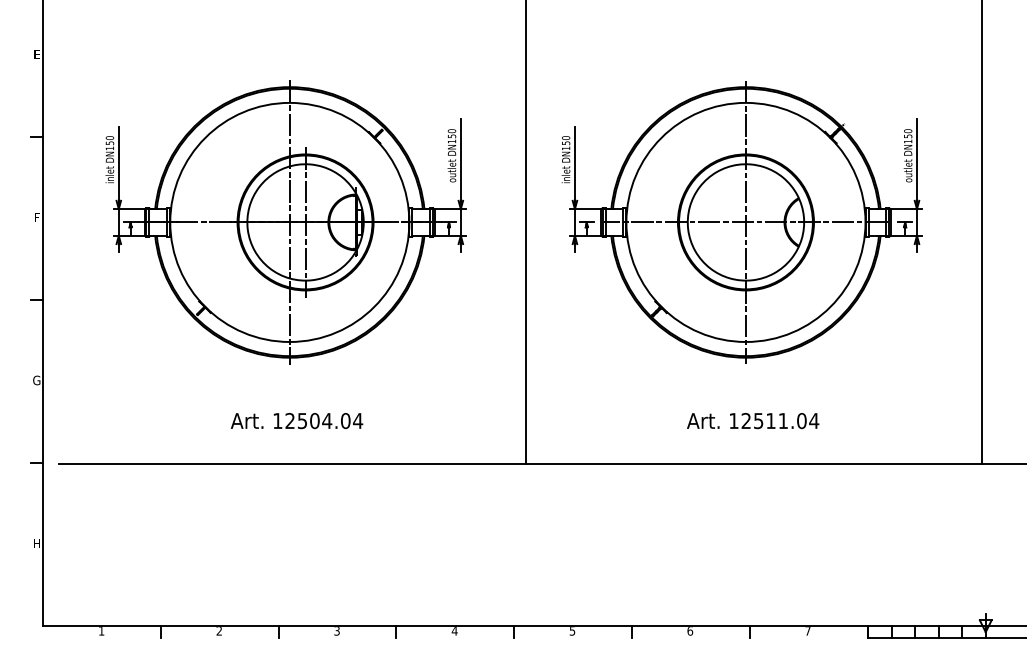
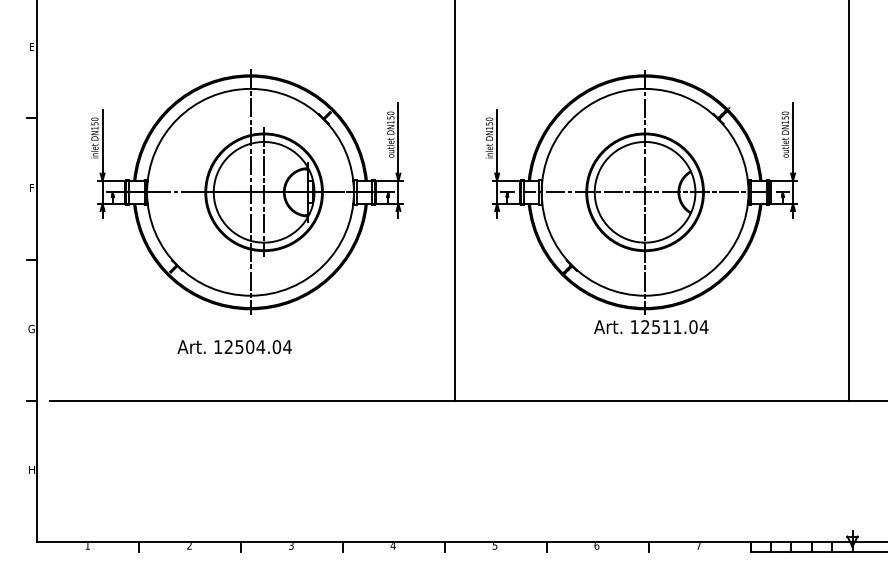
text: (296, 421) -> (234, 347), moved
text: (753, 421) -> (651, 327), moved

